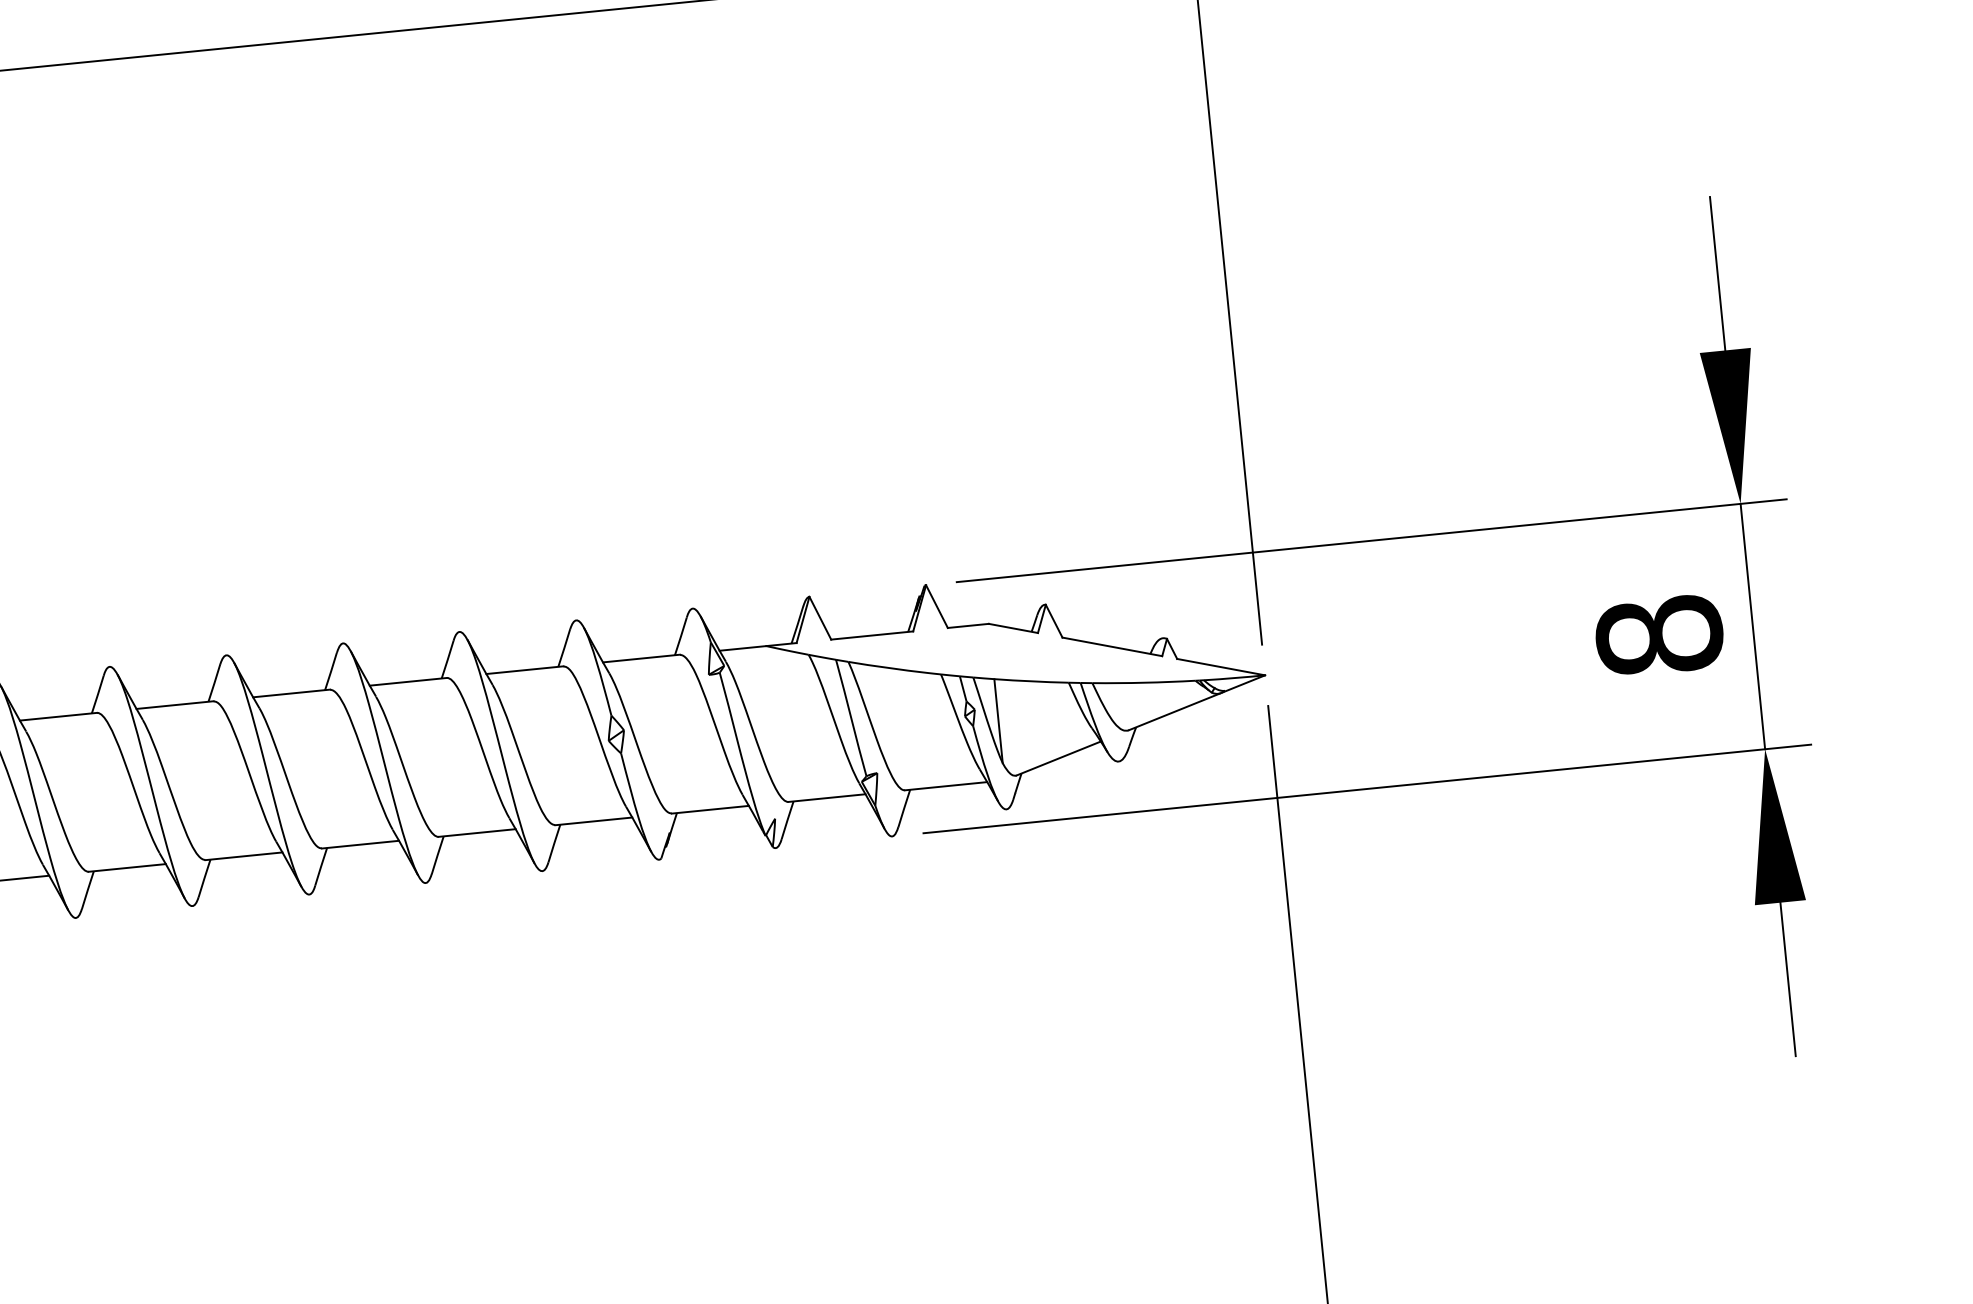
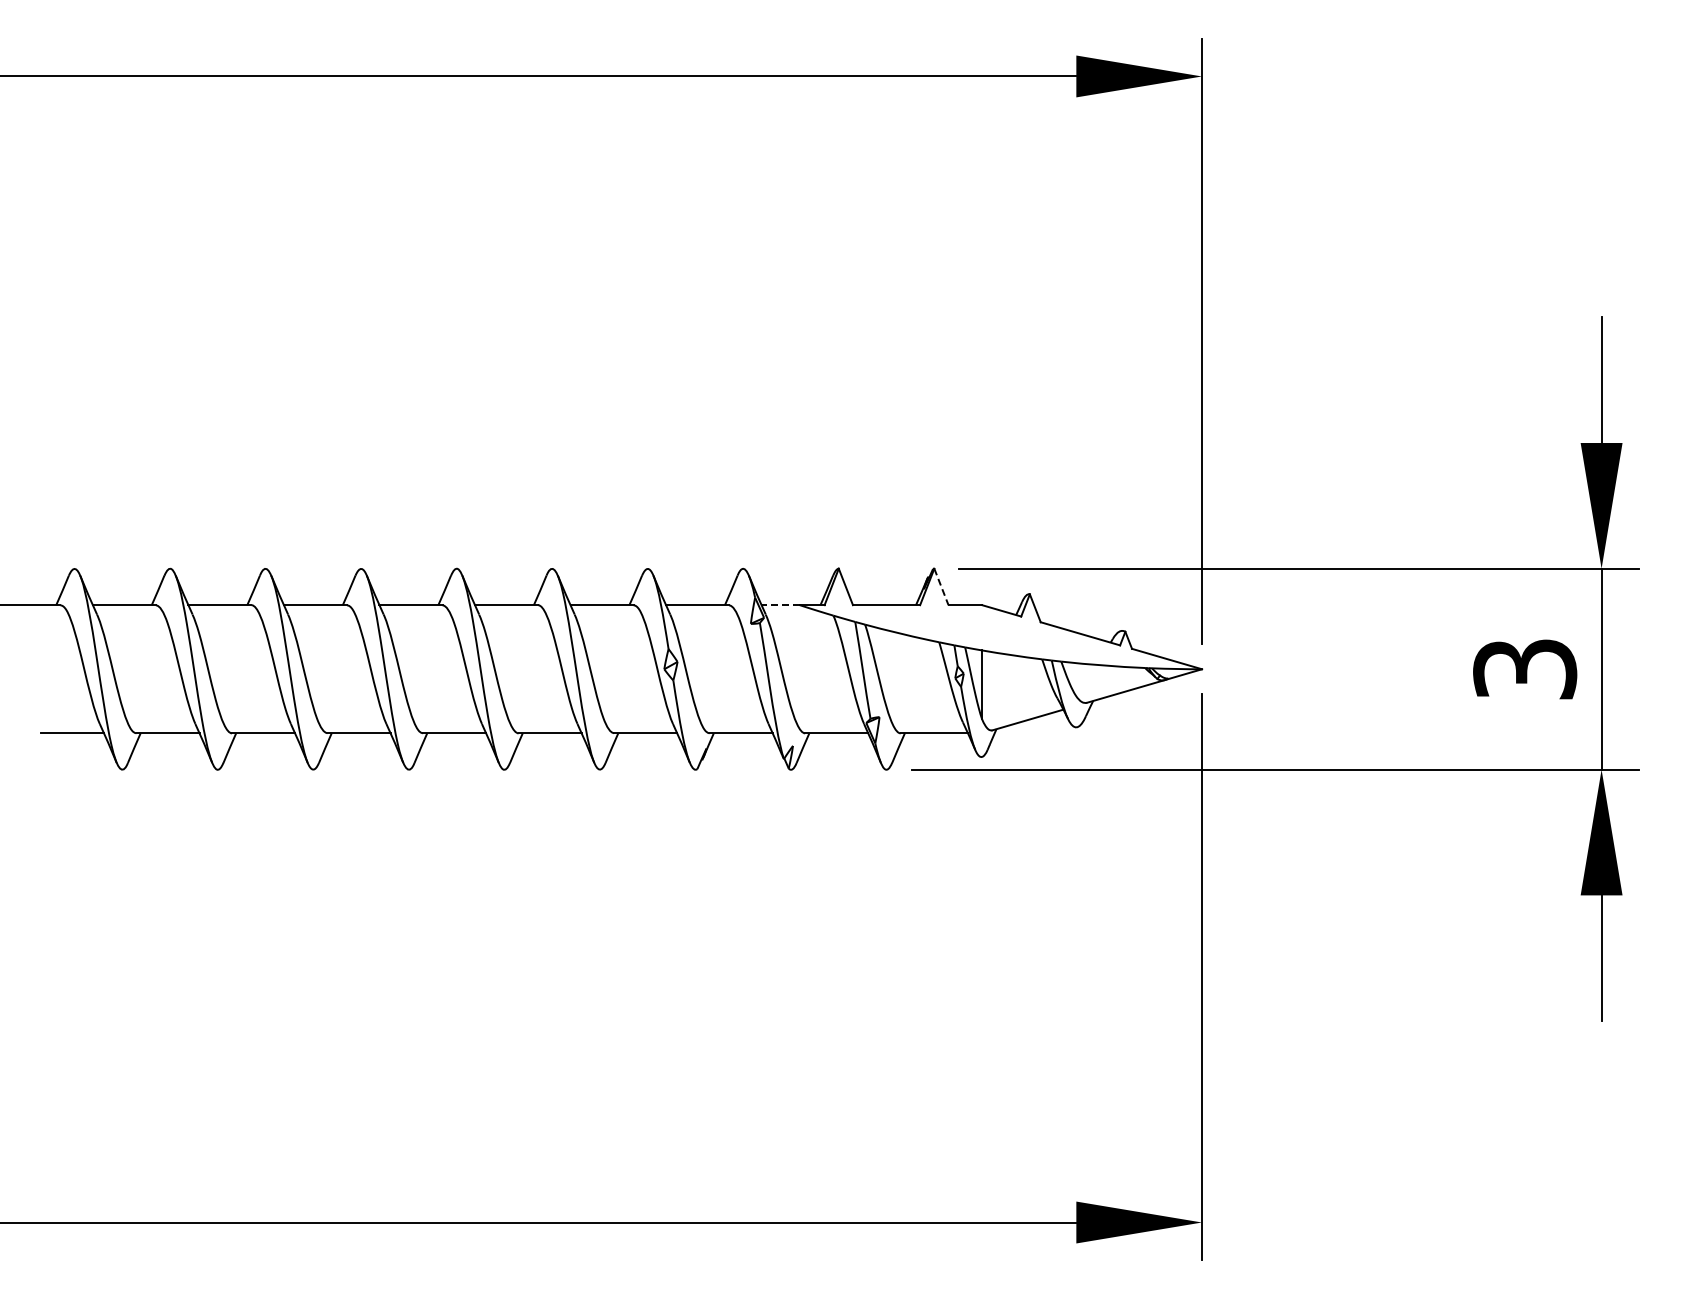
line: (936, 606) -> (941, 586), solid -> dashed
text: (1660, 636) -> (1525, 669), 8 -> 3
line: (742, 648) -> (780, 605), solid -> dashed

